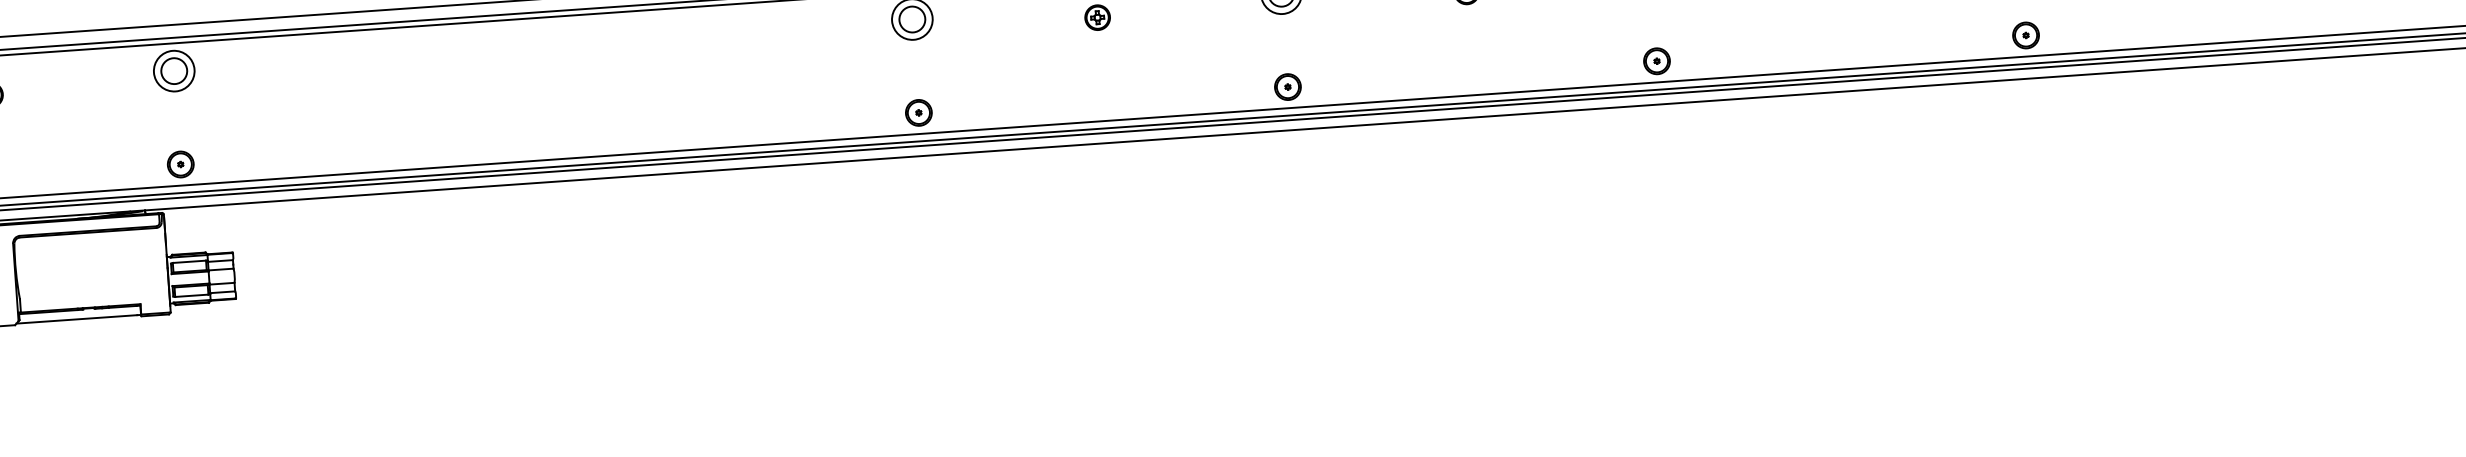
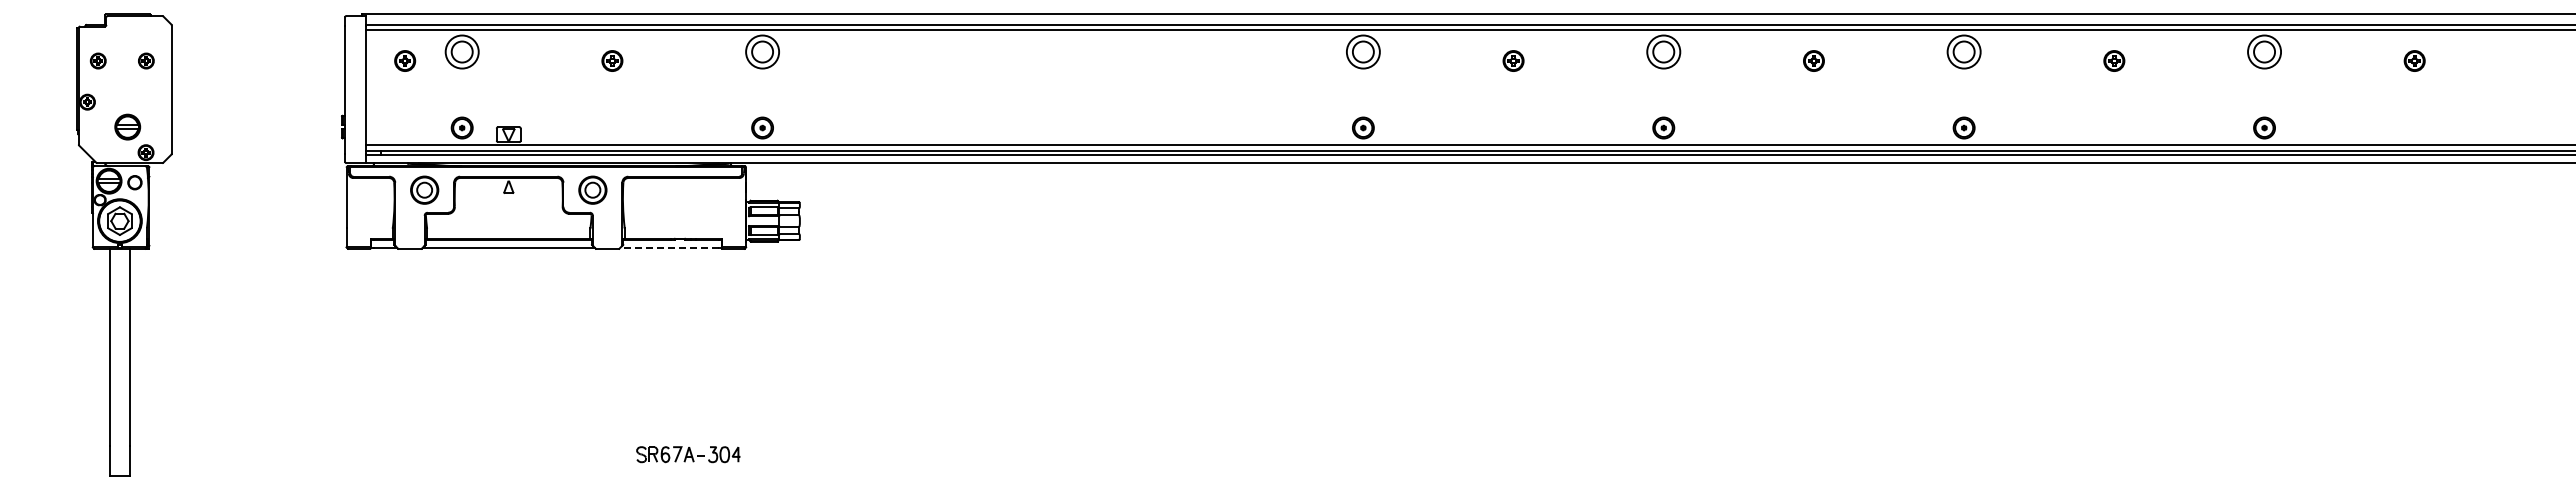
line: (76, 319) -> (669, 247), solid -> dashed

